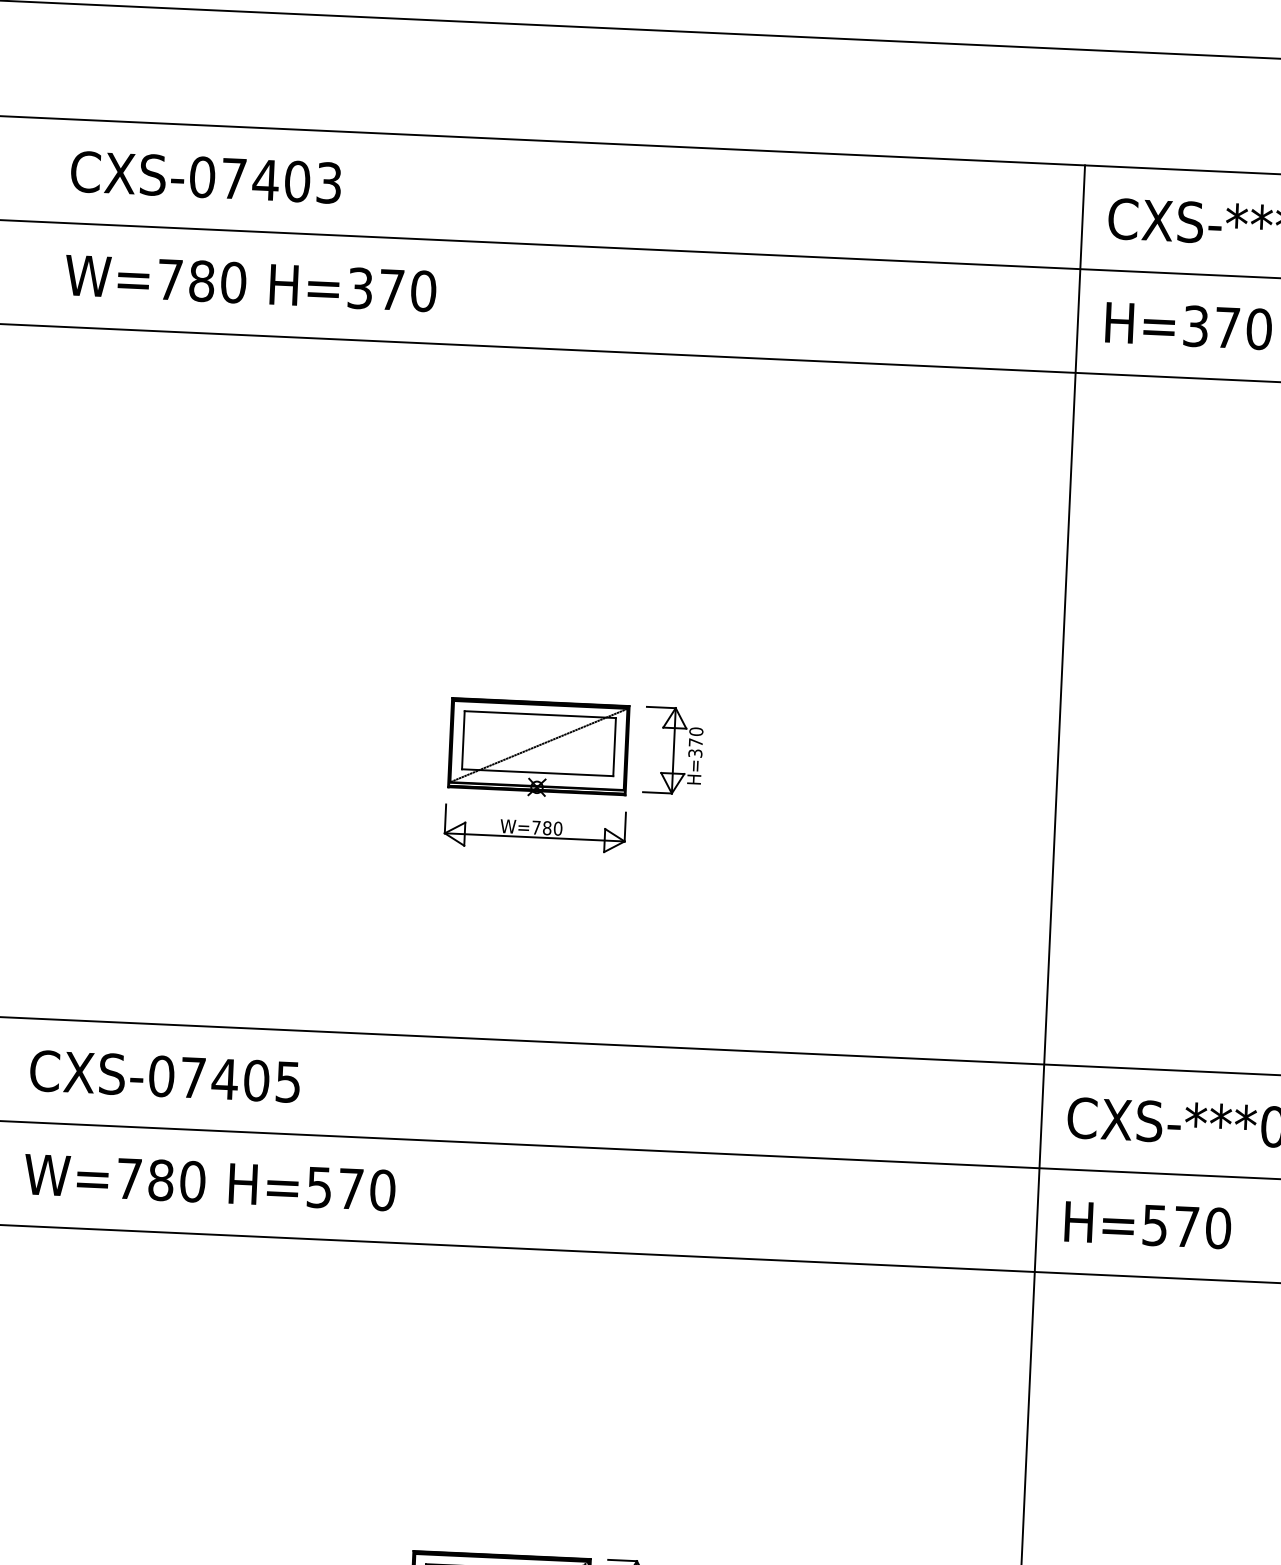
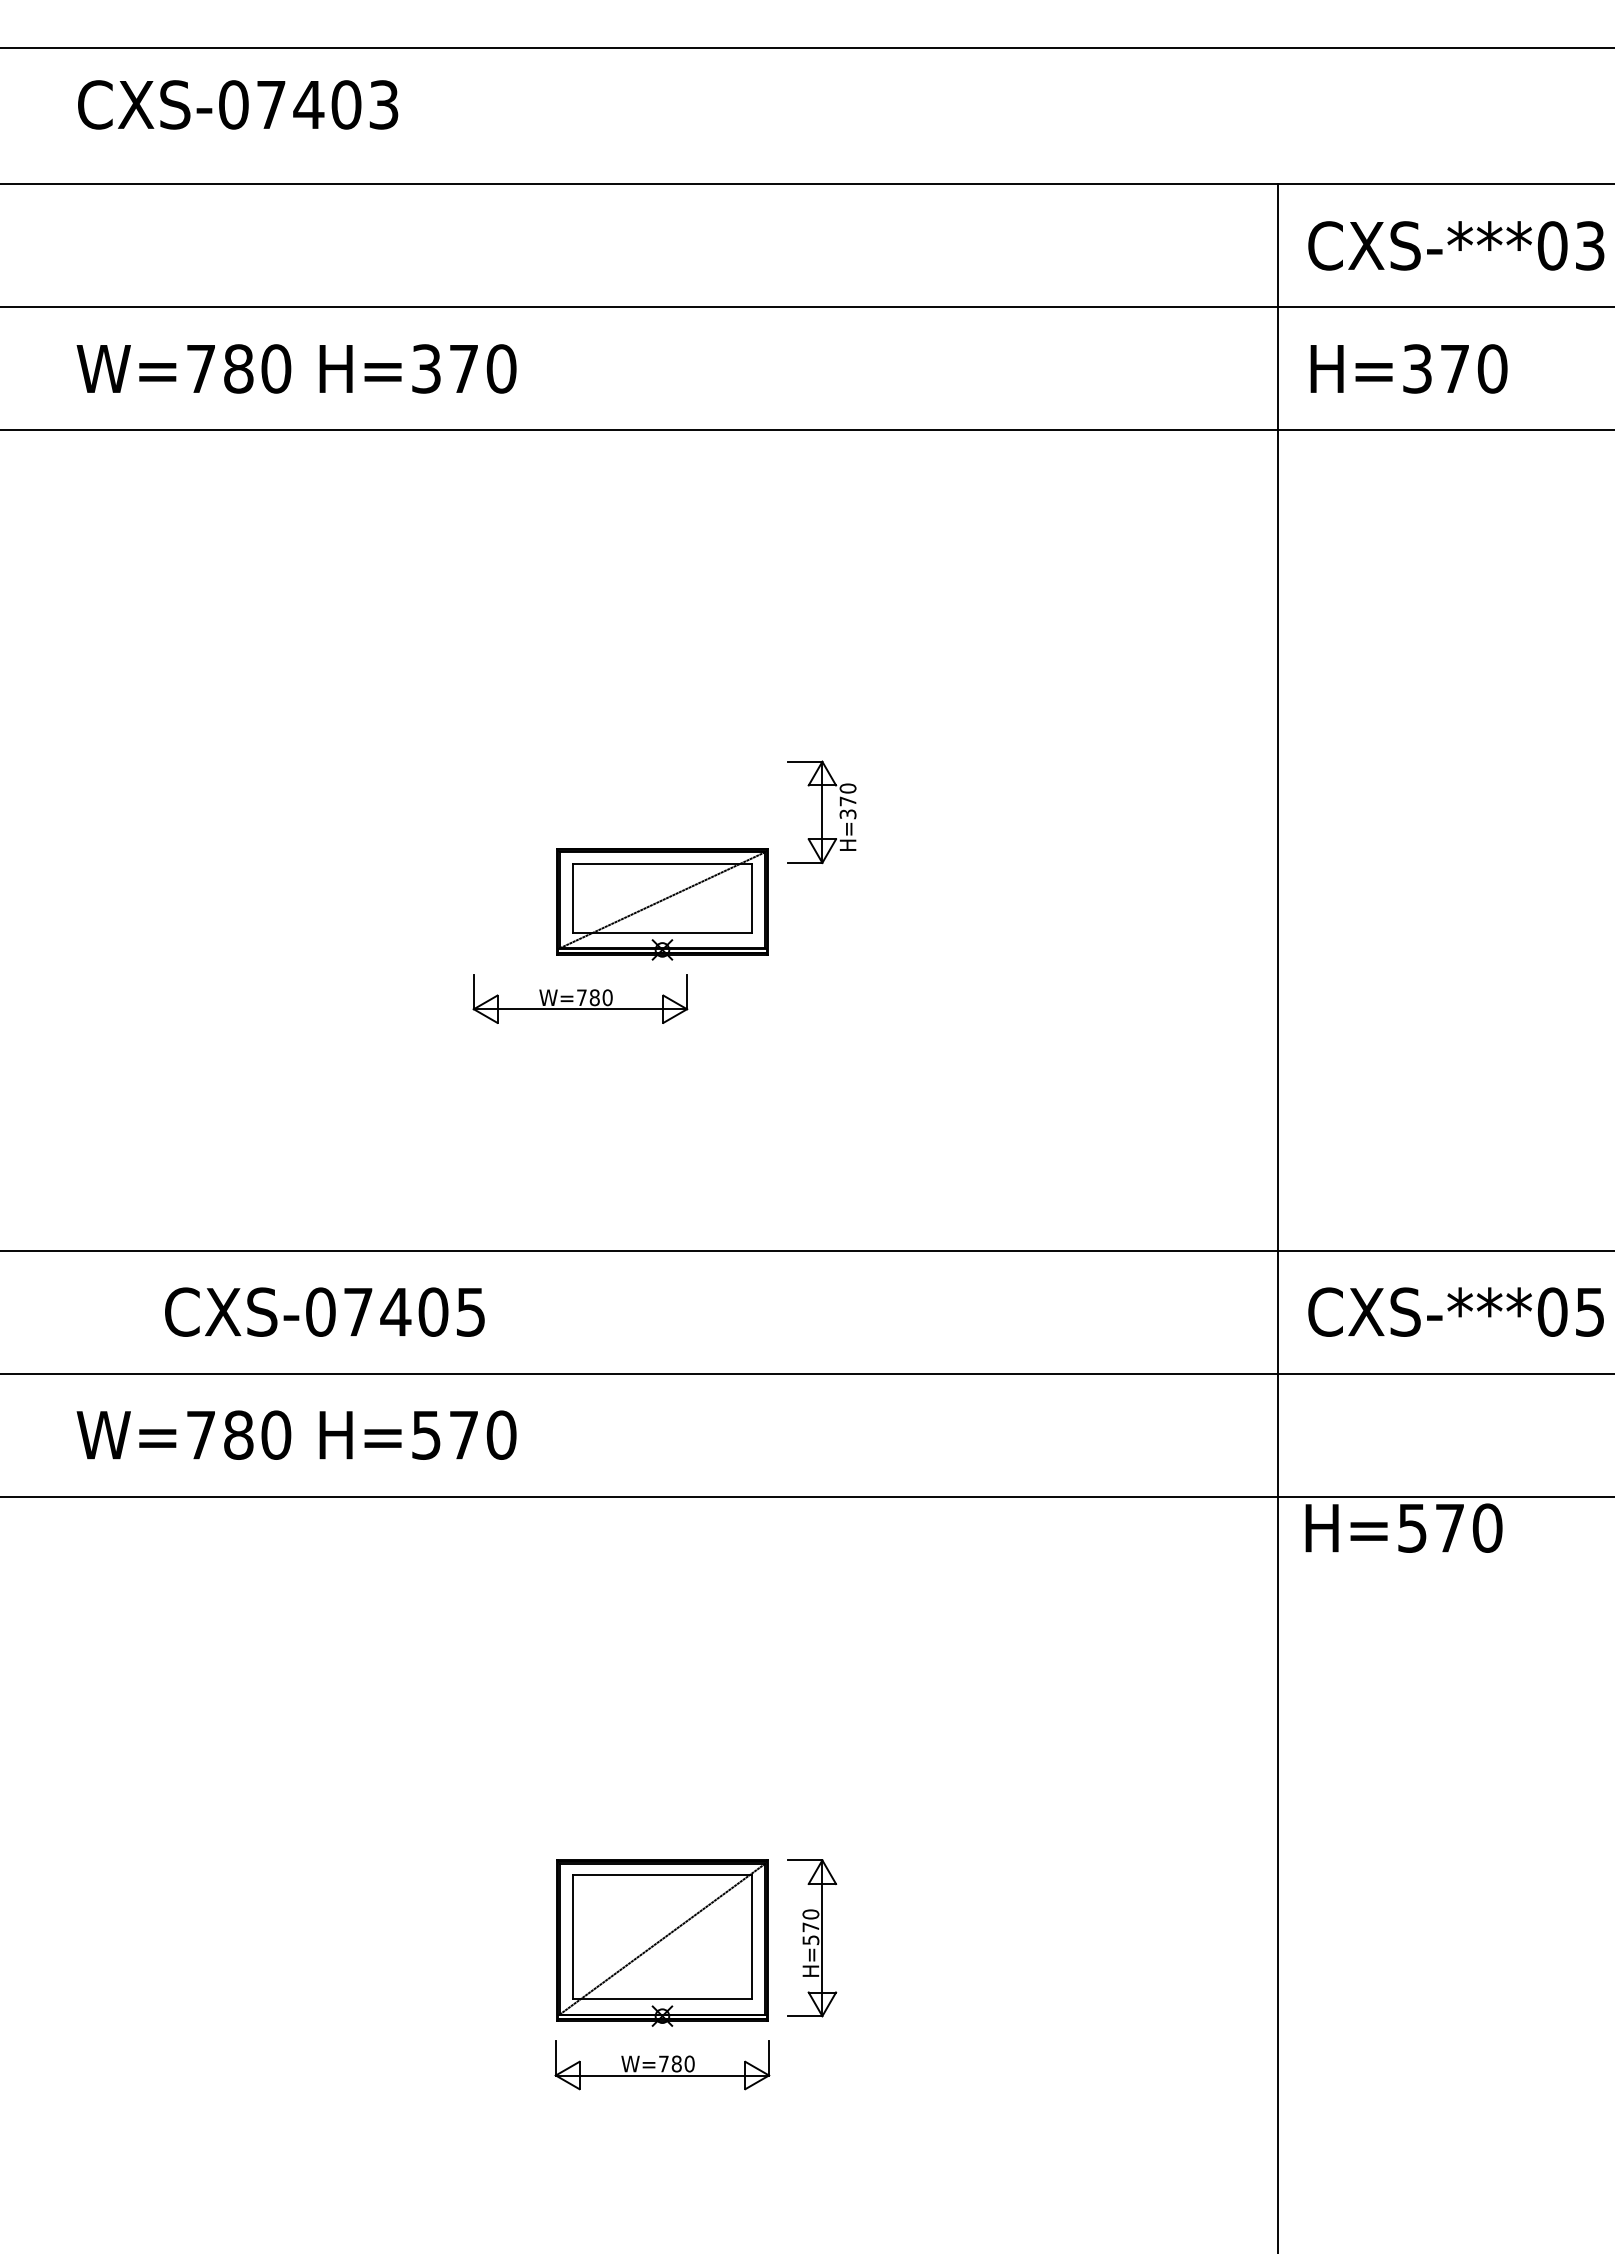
text: (206, 177) -> (238, 104), moved
part: (673, 750) -> (821, 812), moved
part: (535, 828) -> (580, 998), moved
text: (164, 1075) -> (324, 1311), moved
text: (1147, 1224) -> (1403, 1527), moved

